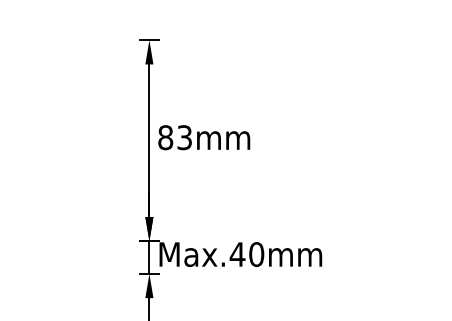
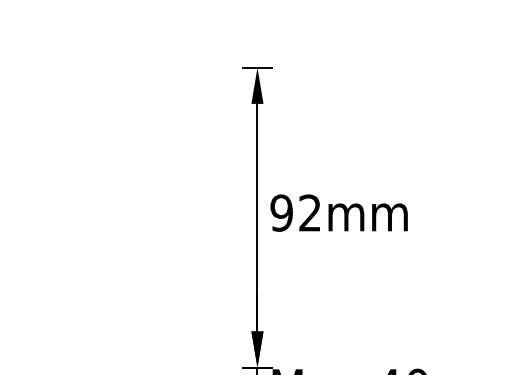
text: (174, 137) -> (294, 212), 83mm -> 92mm

